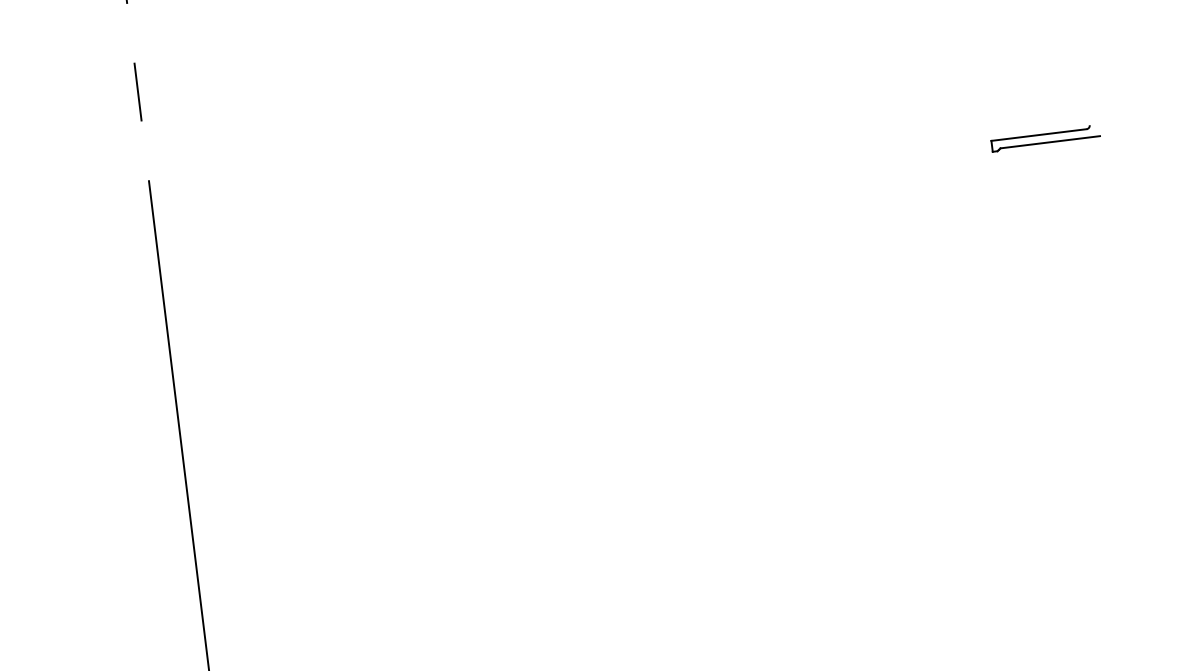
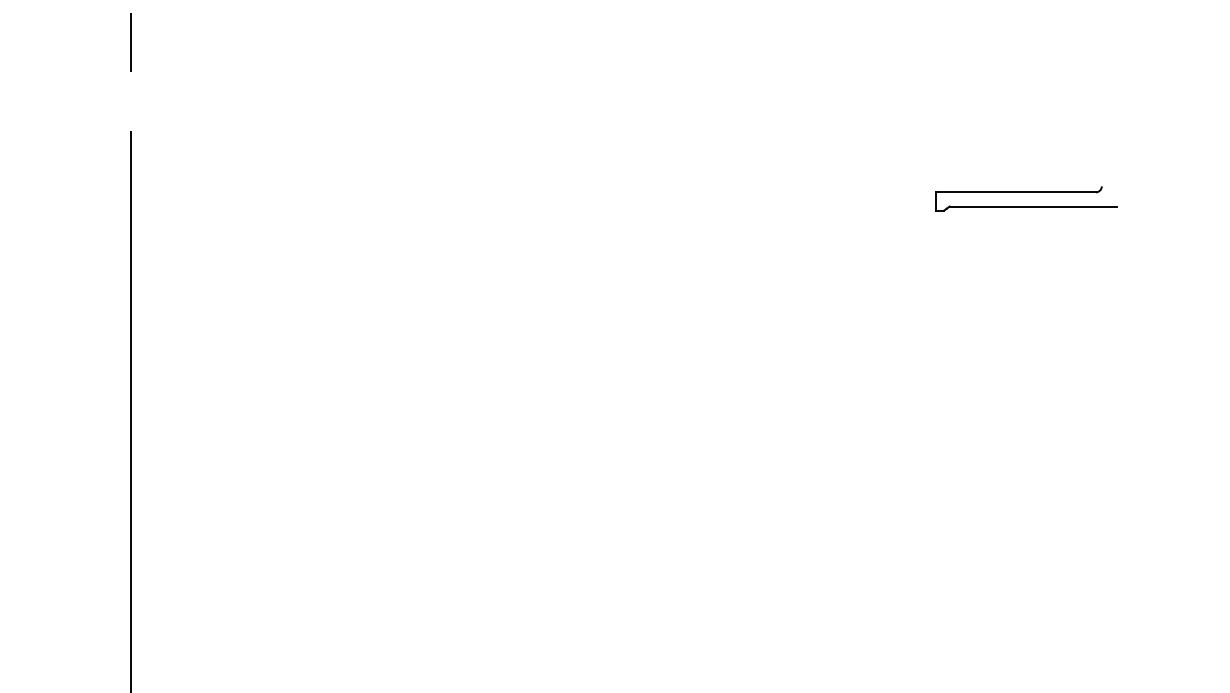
part: (1045, 137) -> (1026, 198), size x1.67

